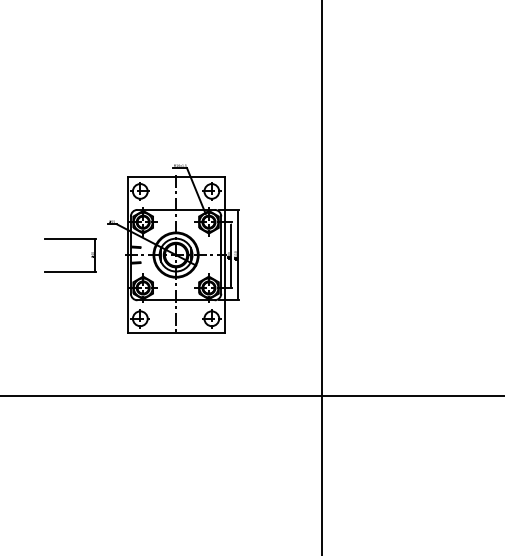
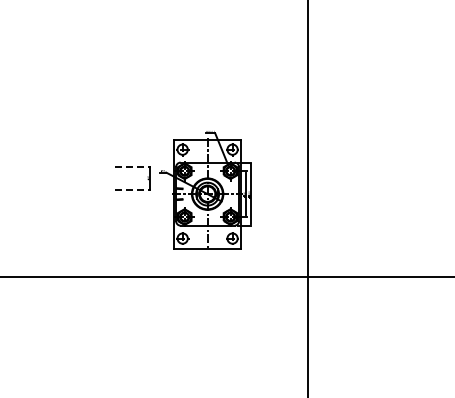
line: (69, 238) -> (132, 166), solid -> dashed
part: (173, 249) -> (205, 190), moved
line: (69, 271) -> (132, 189), solid -> dashed

